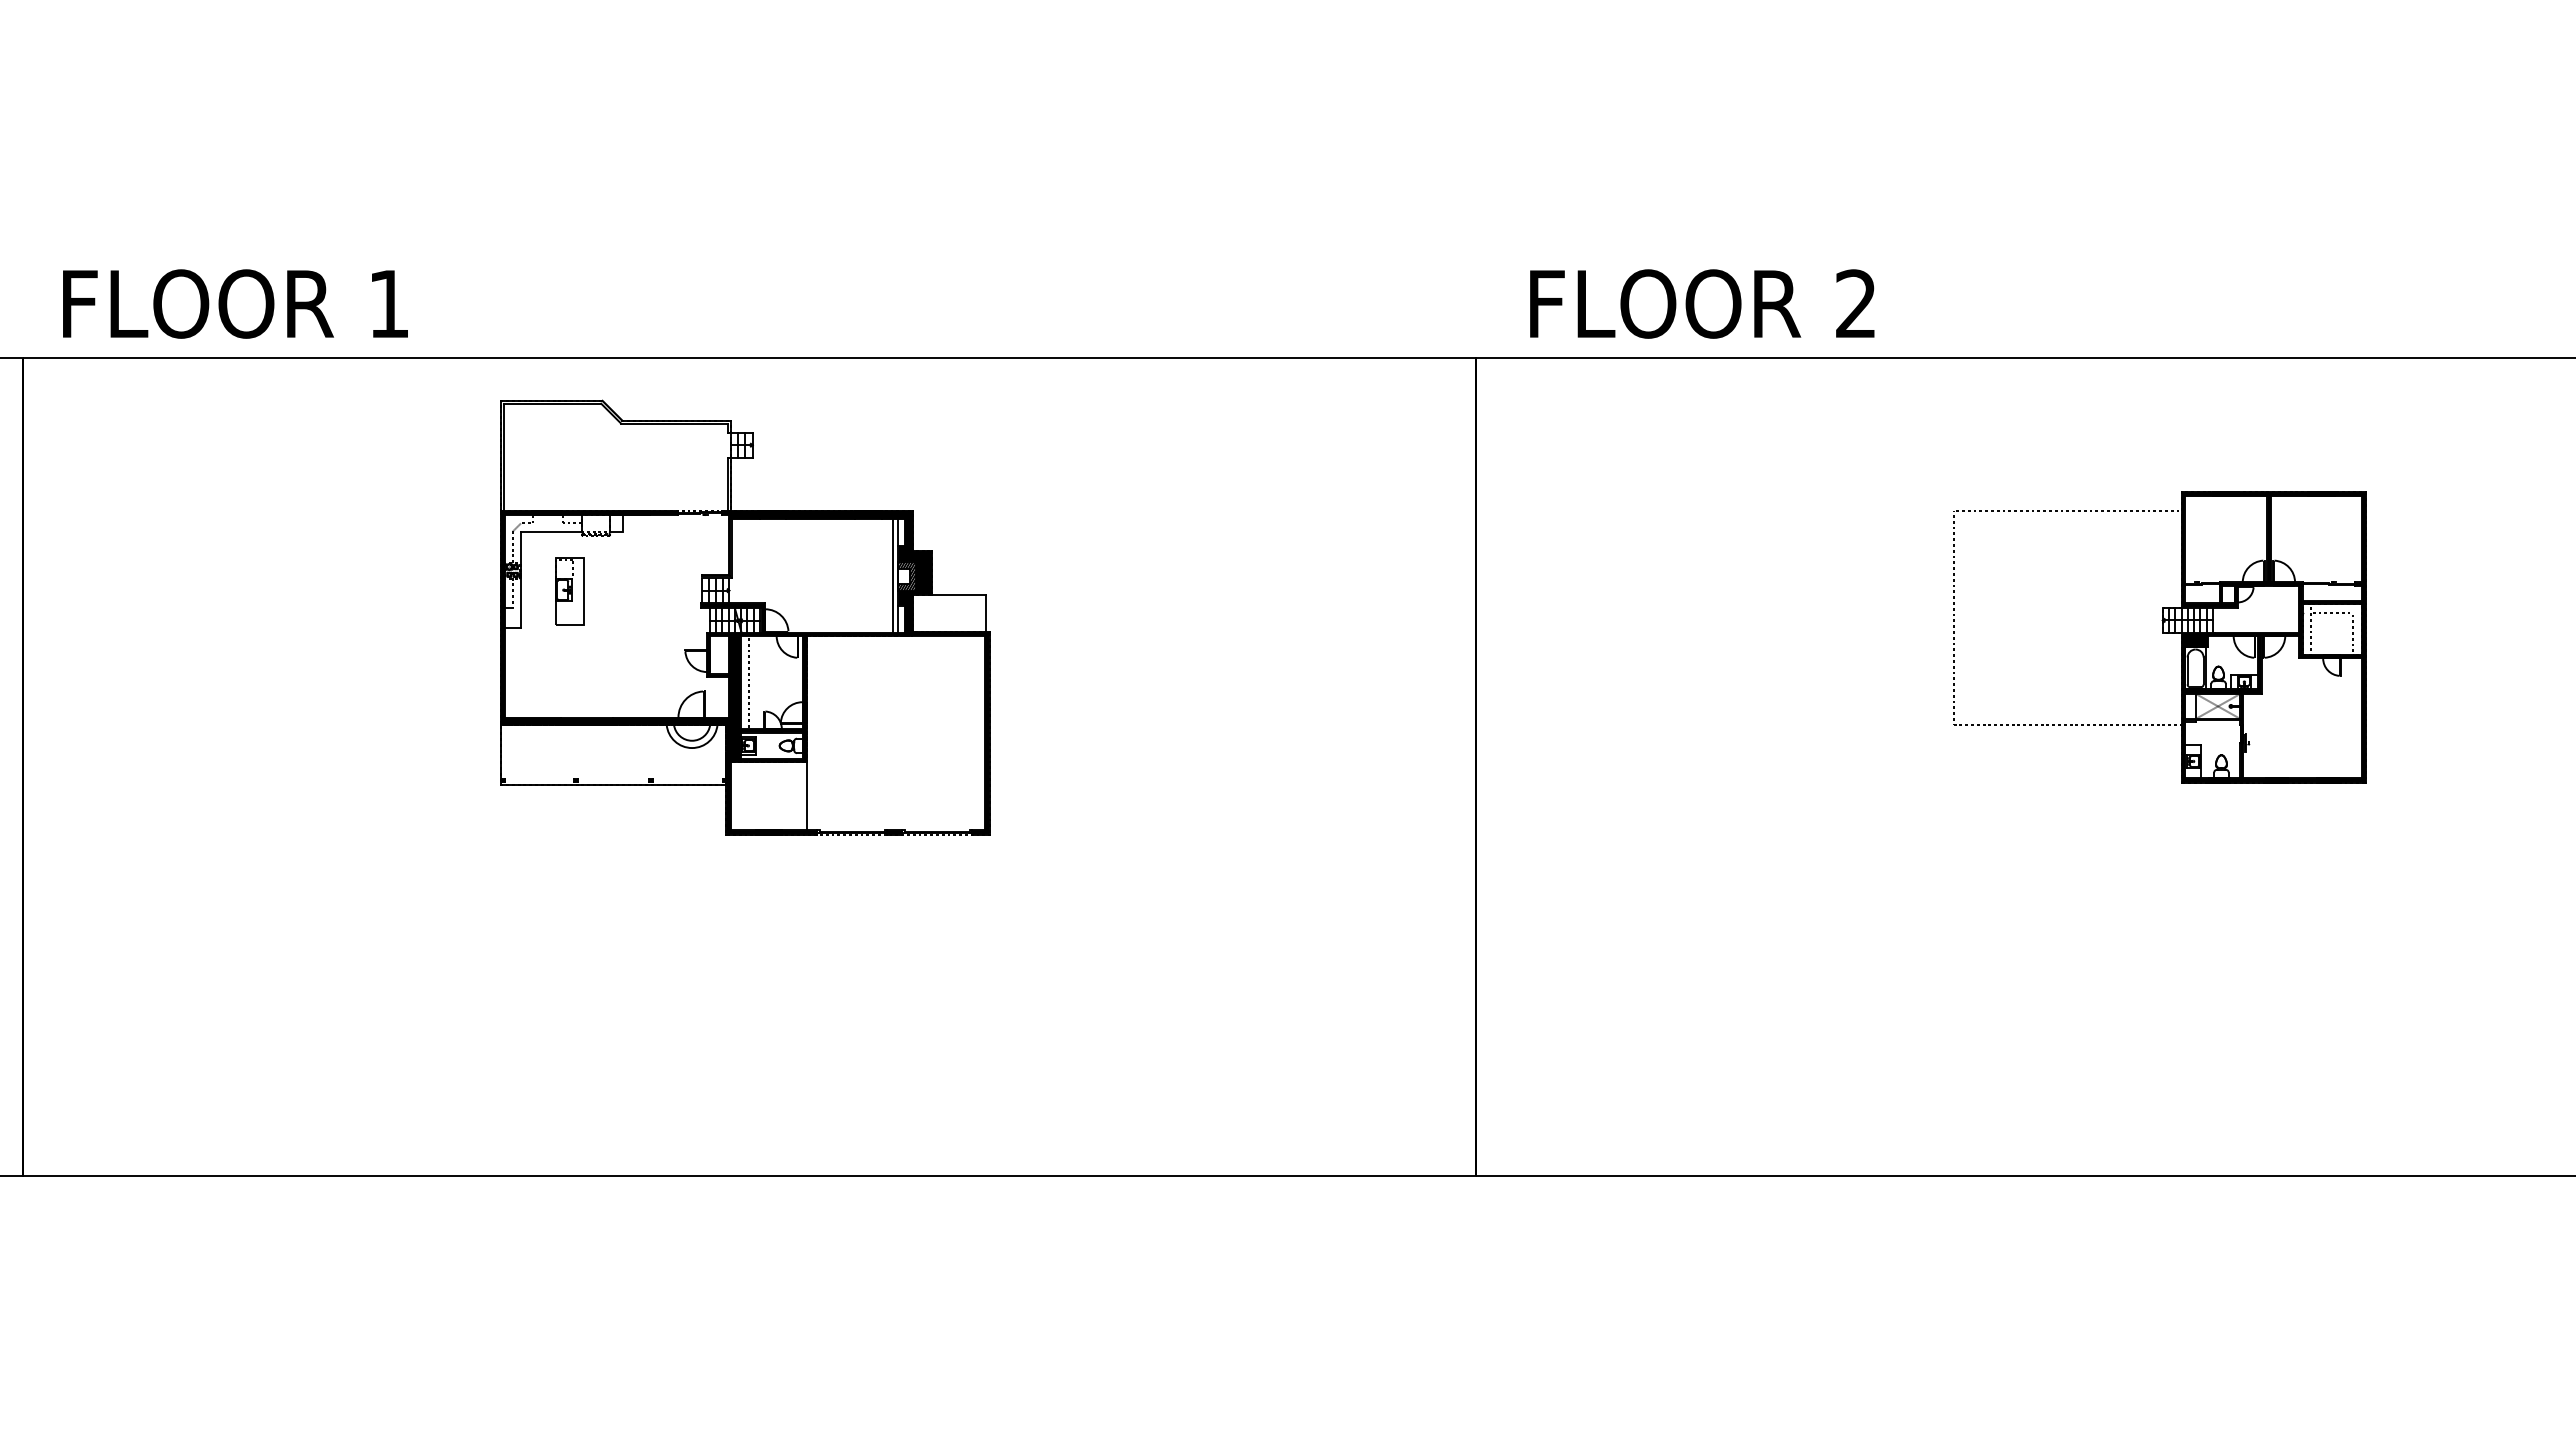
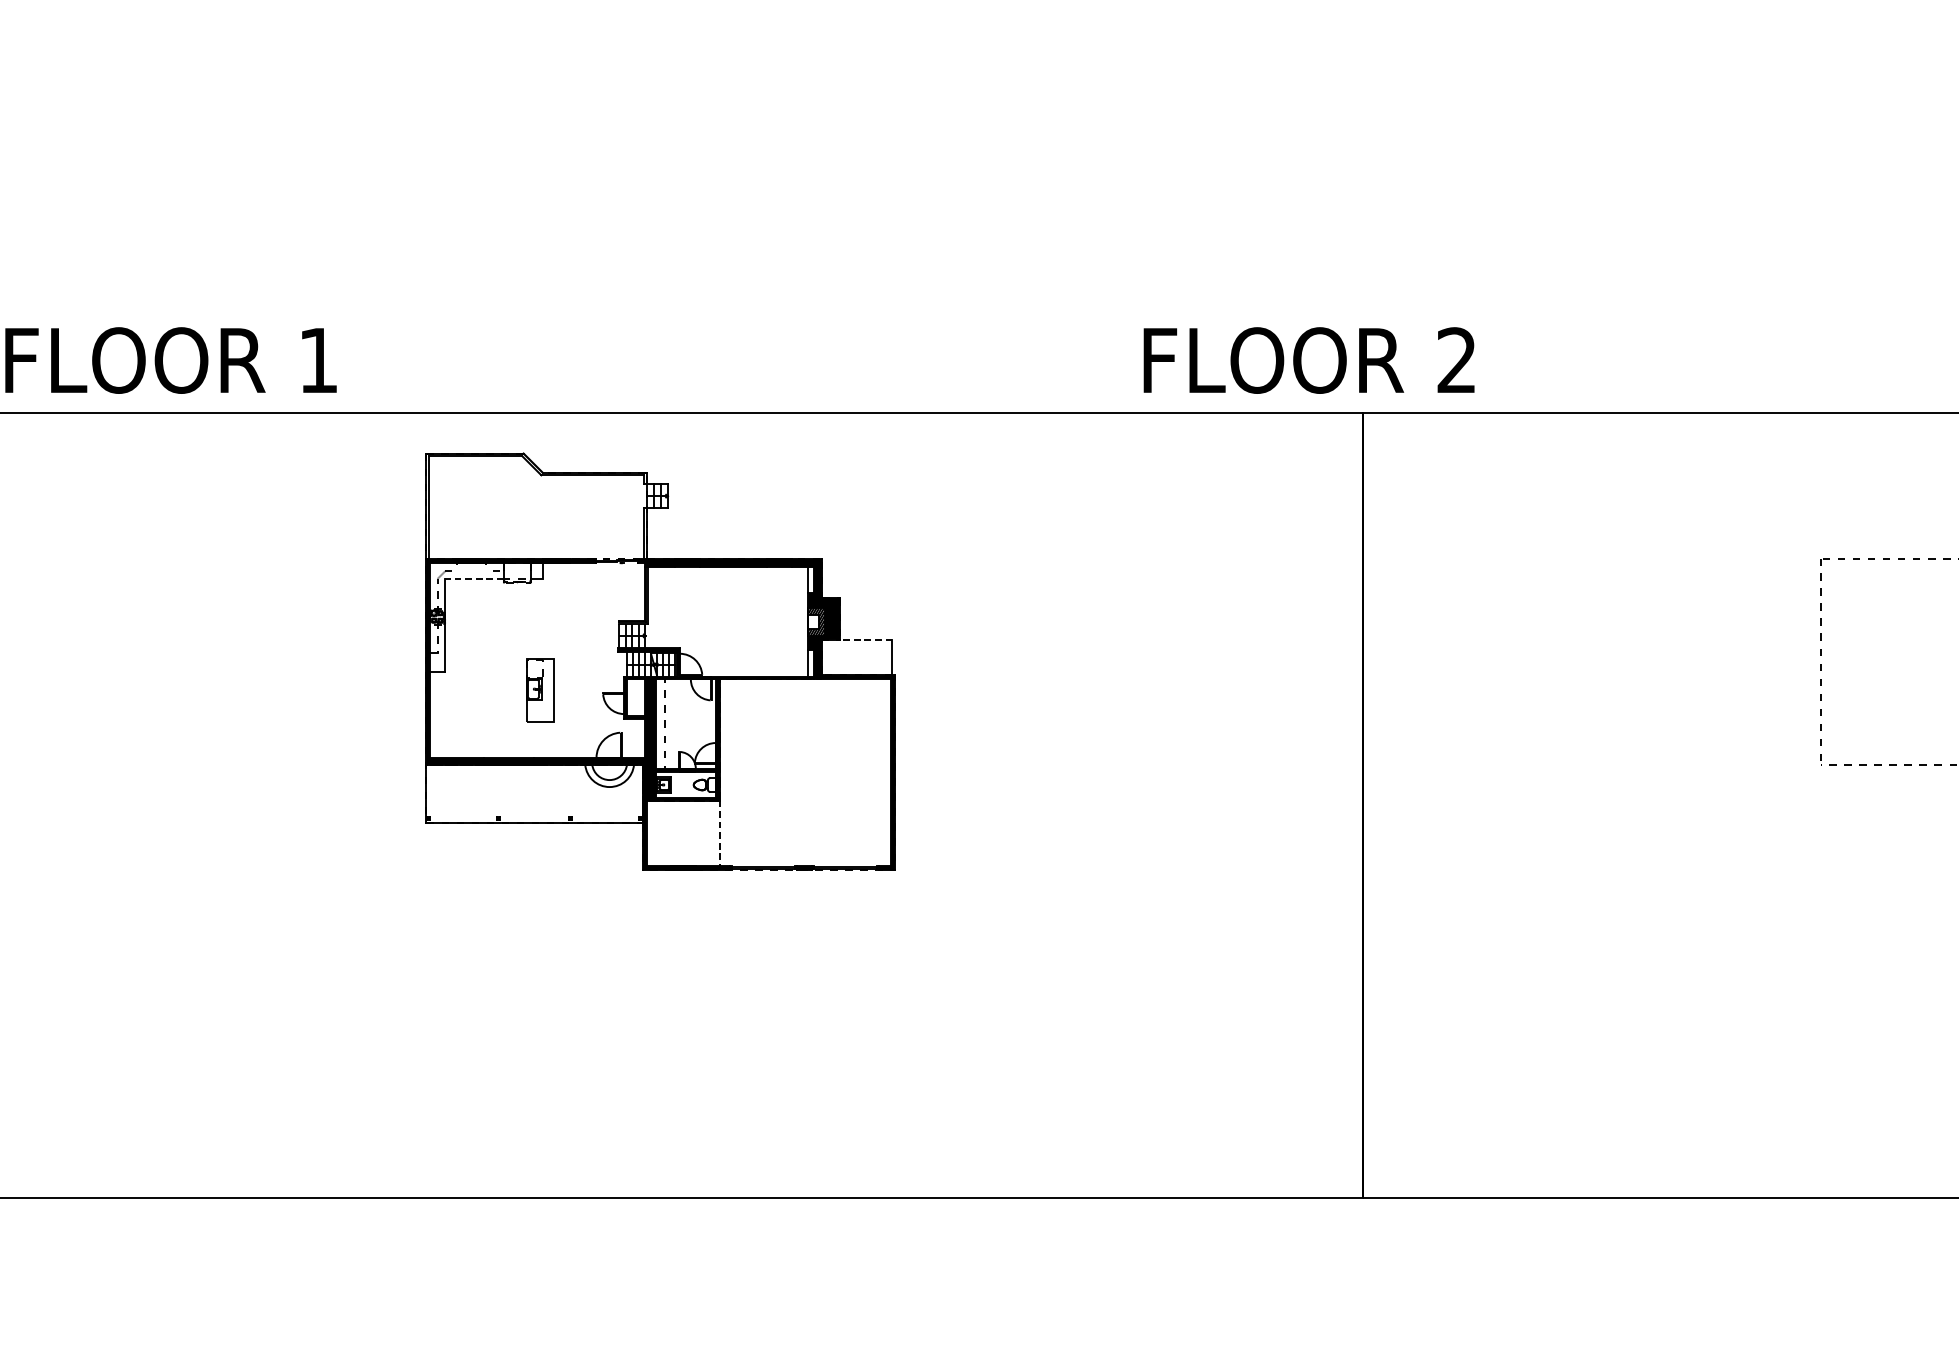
text: (1702, 303) -> (1309, 360), moved
line: (550, 531) -> (473, 579), solid -> dashed
line: (893, 576) -> (803, 622), removed
part: (569, 591) -> (539, 690), moved
line: (958, 594) -> (865, 639), solid -> dashed
line: (806, 796) -> (719, 833), solid -> dashed

